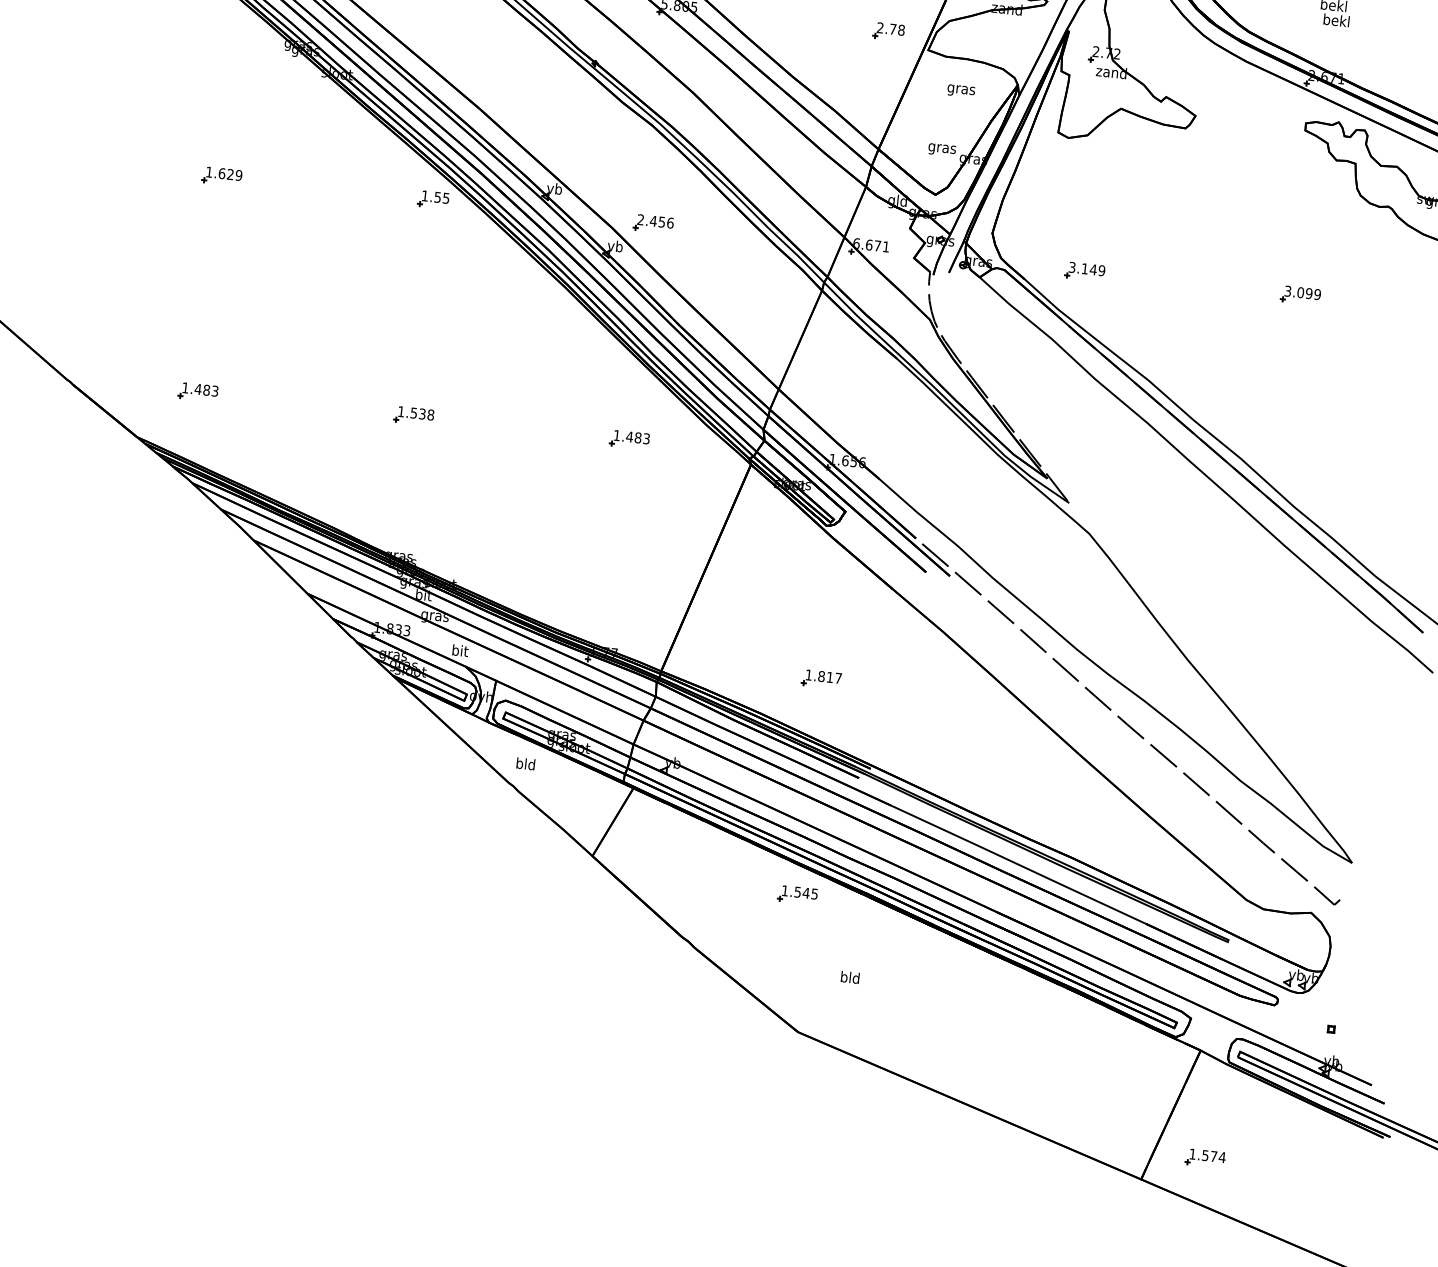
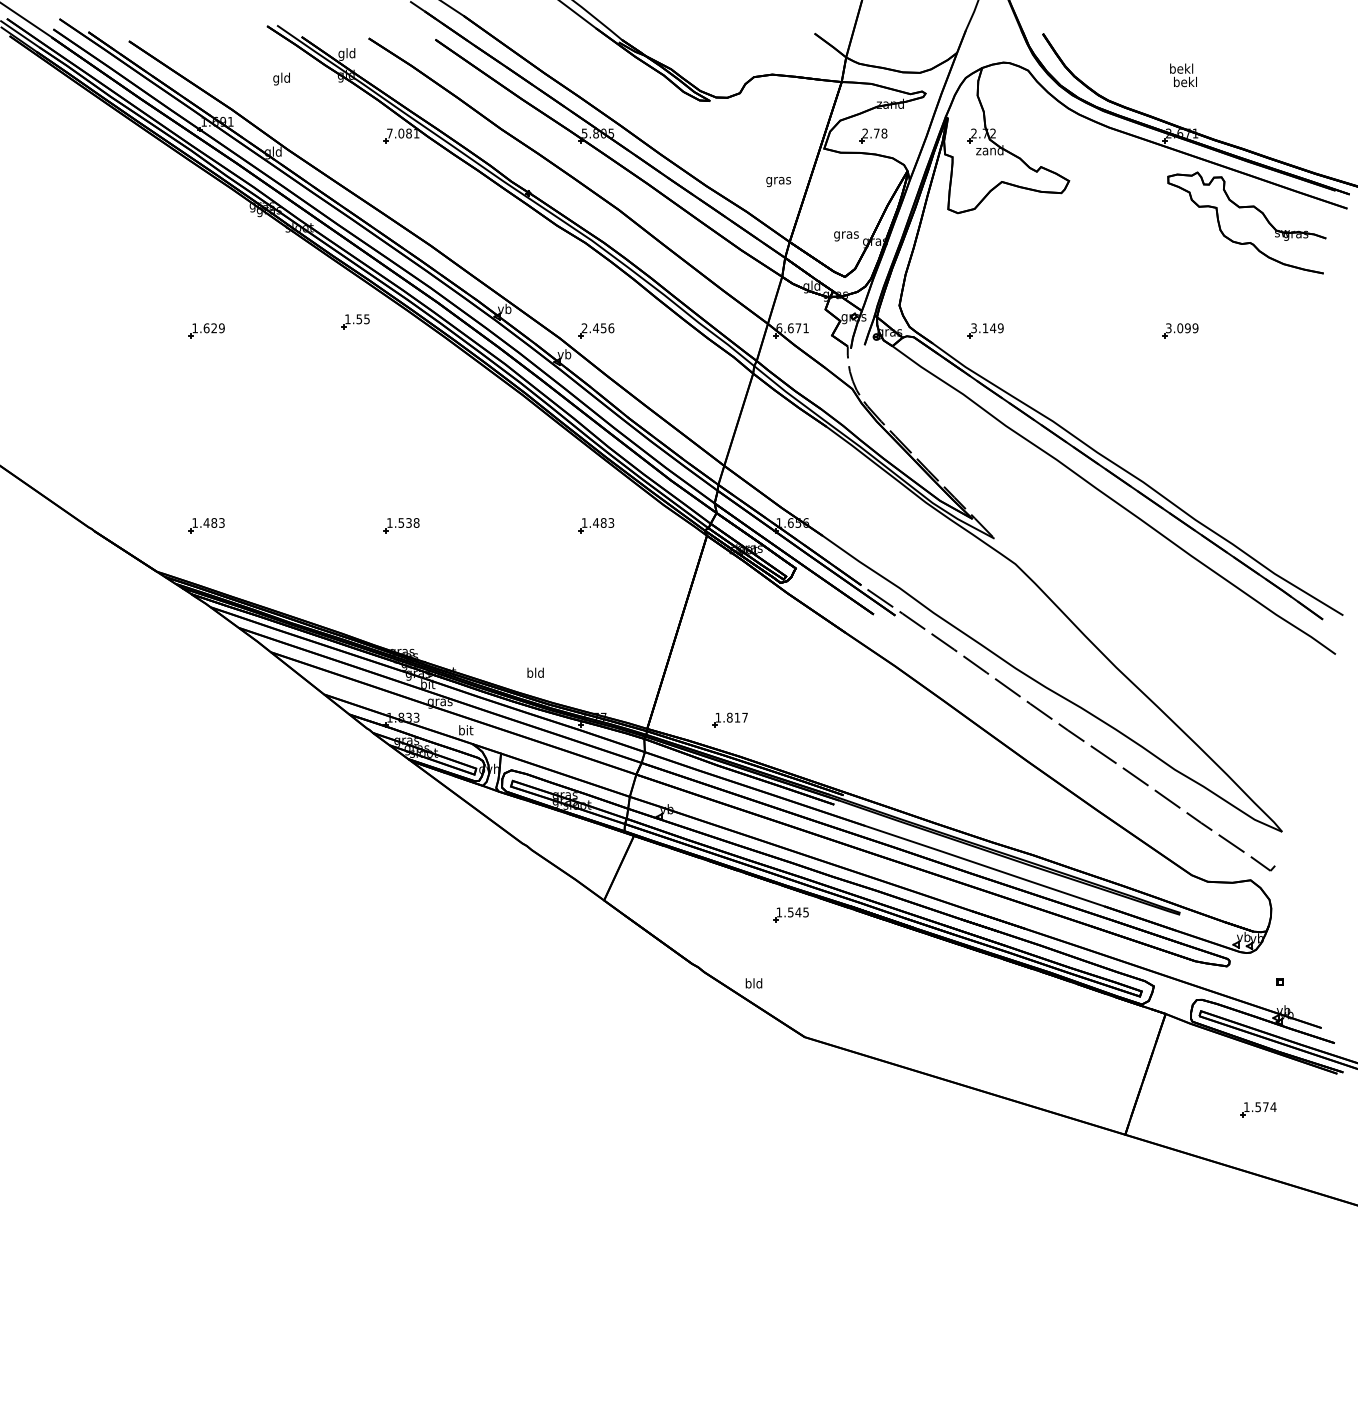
part: (889, 31) -> (873, 135), moved
text: (961, 90) -> (778, 181), moved
part: (433, 199) -> (355, 321), moved
part: (821, 678) -> (729, 719), moved
text: (525, 763) -> (535, 672), moved
text: (849, 977) -> (753, 983), moved
part: (1205, 1158) -> (1258, 1109), moved

